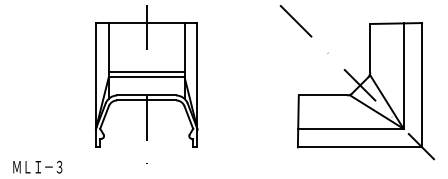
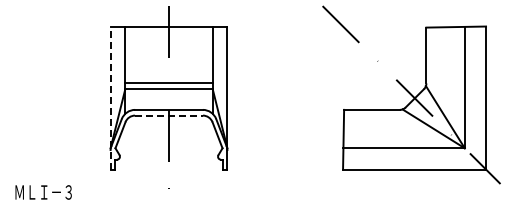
line: (95, 84) -> (110, 97), solid -> dashed
line: (147, 100) -> (169, 115), solid -> dashed

